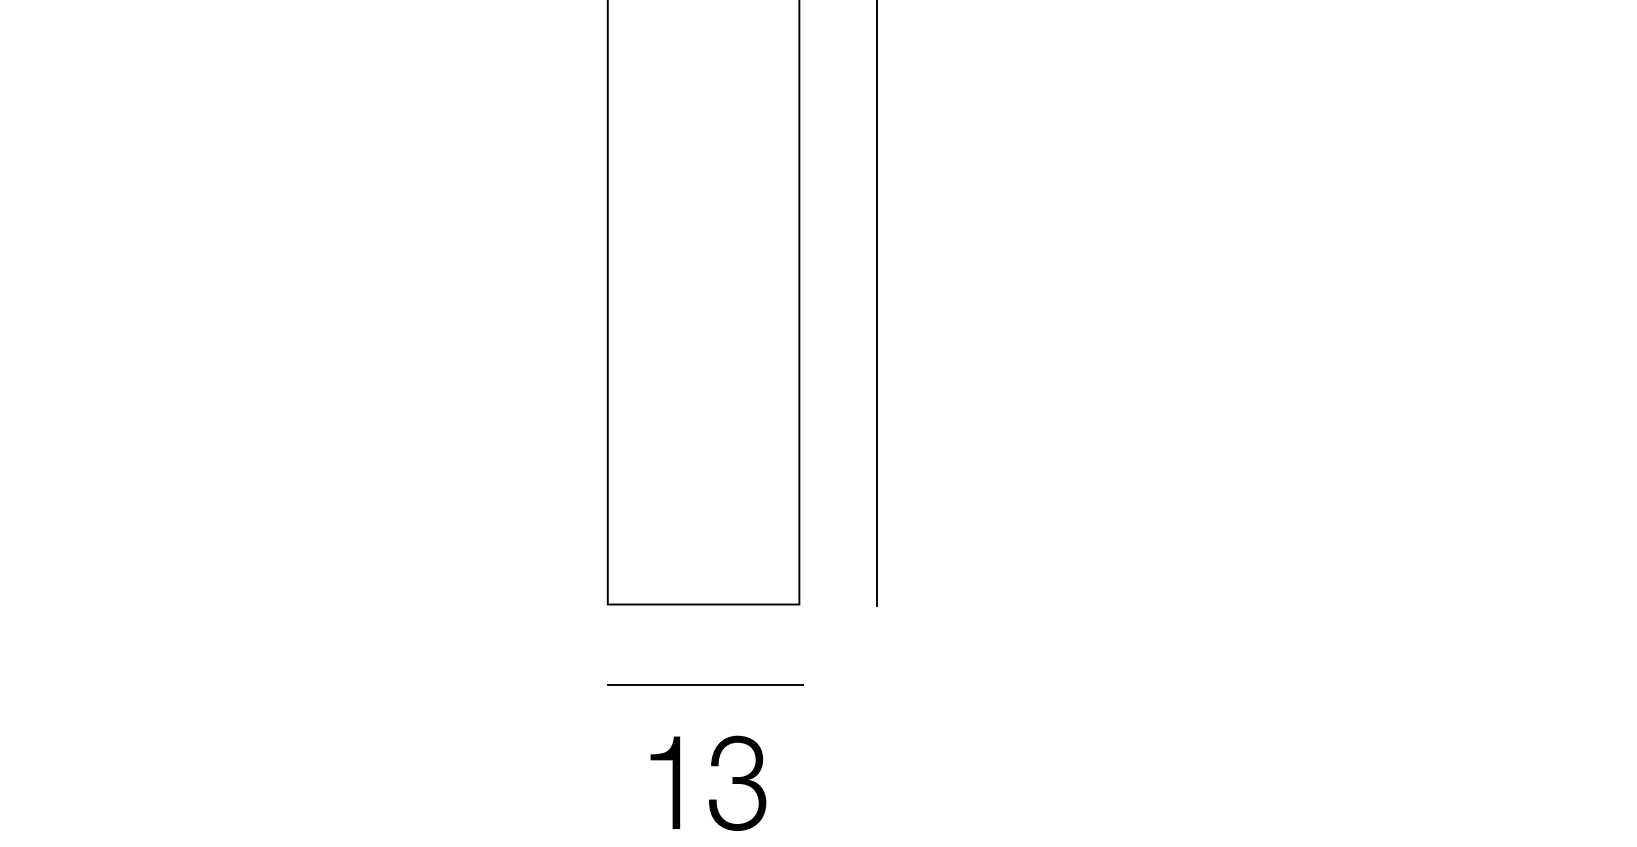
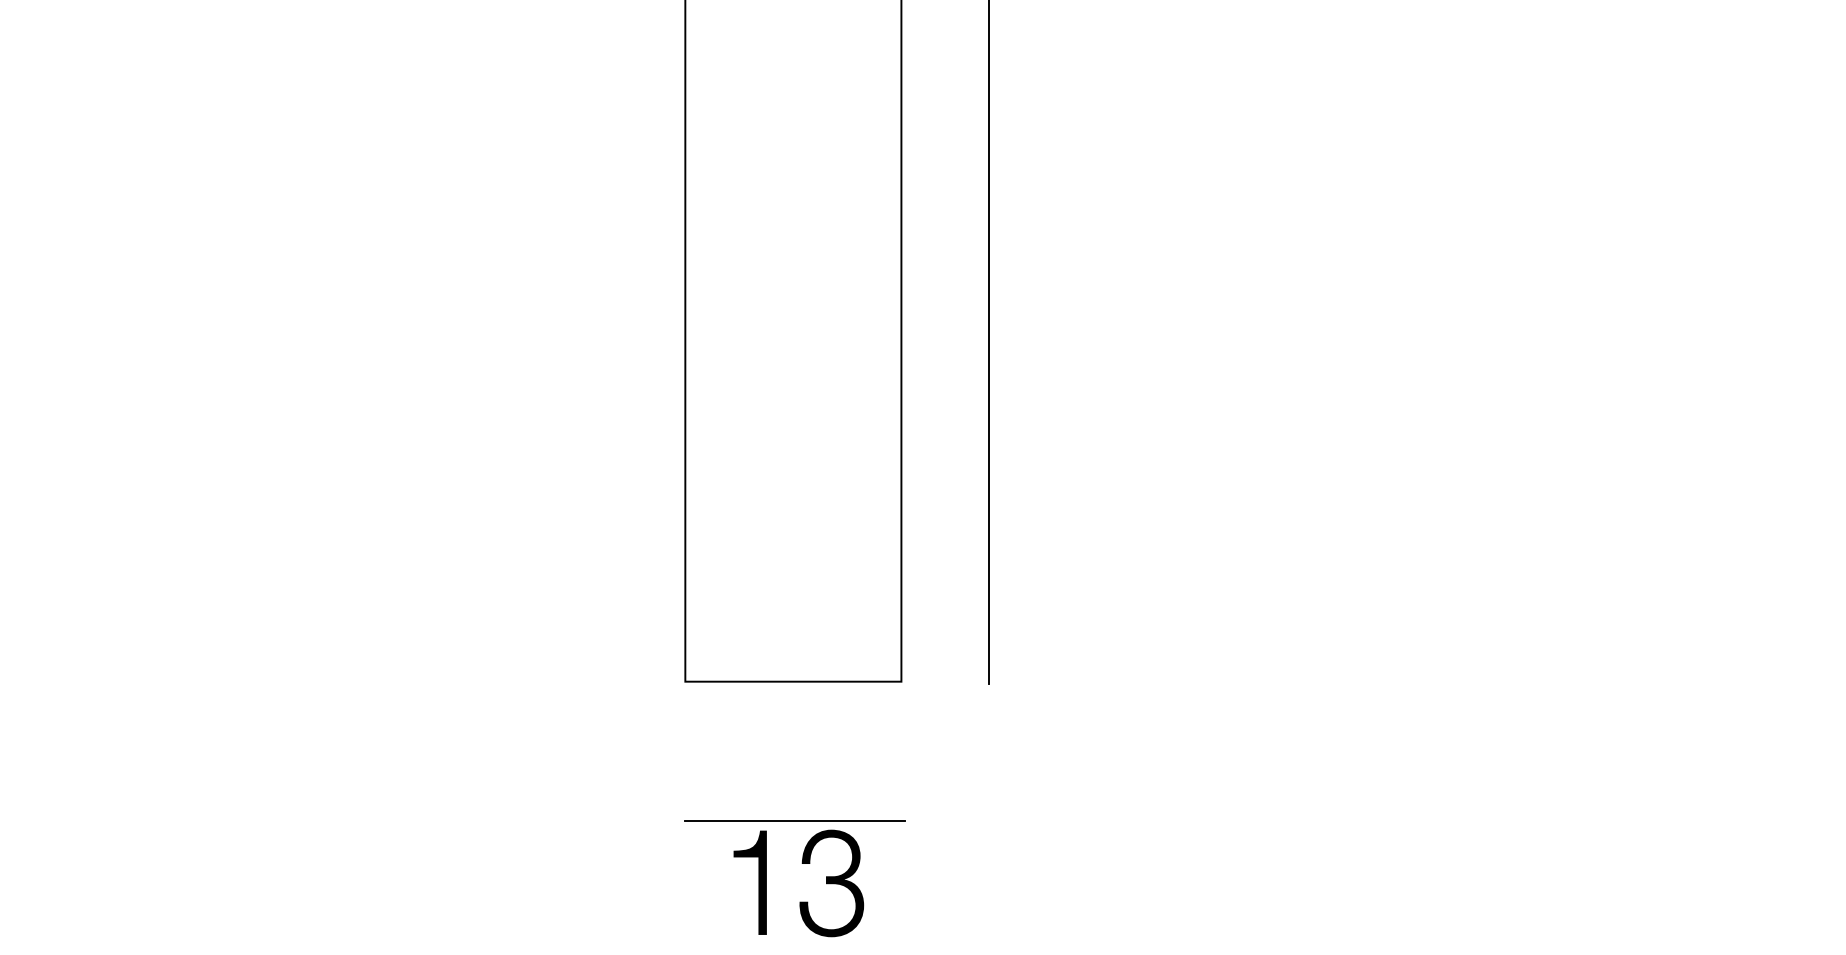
line: (704, 685) -> (794, 820), moved

